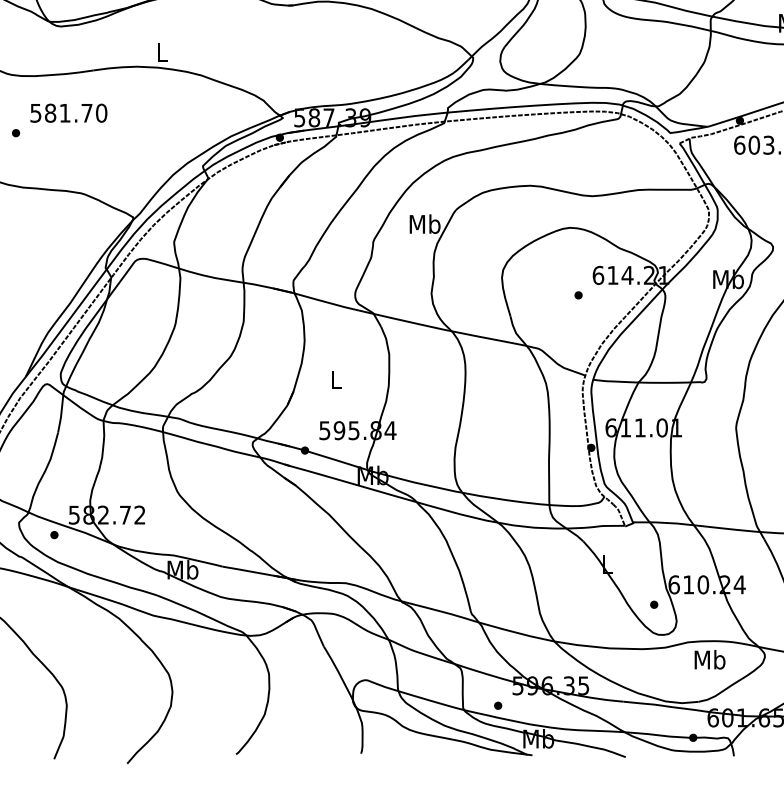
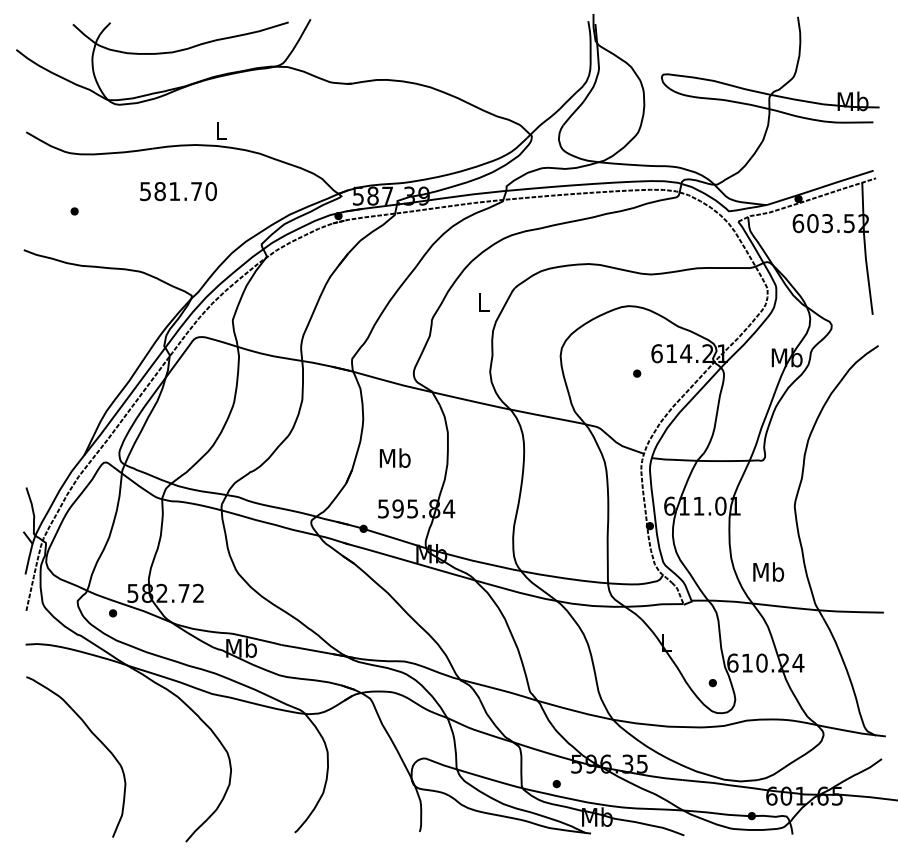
text: (68, 113) -> (178, 191), moved
text: (424, 224) -> (483, 302), Mb -> L
text: (335, 379) -> (394, 457), L -> Mb
text: (709, 659) -> (768, 571), moved

